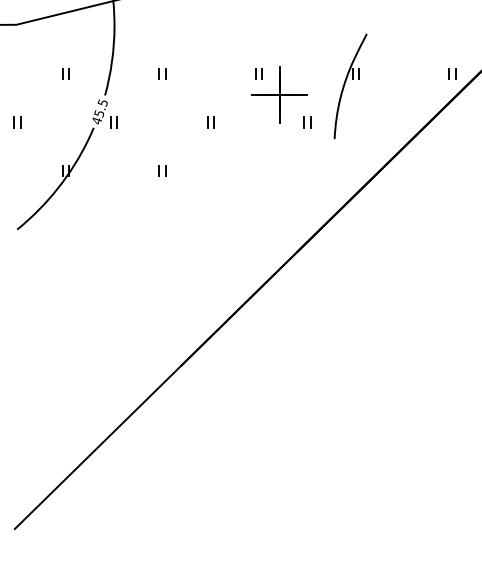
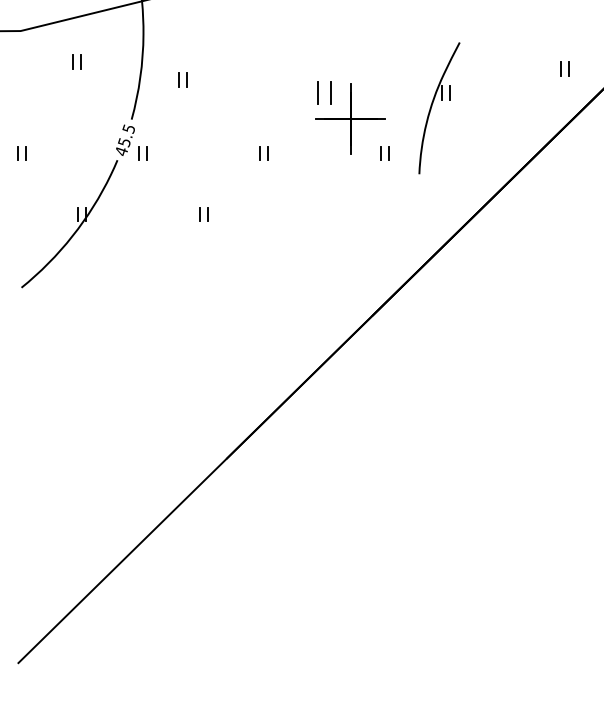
part: (65, 73) -> (76, 61), moved
part: (162, 73) -> (182, 79), moved
part: (258, 73) -> (324, 92), size x1.6
part: (452, 73) -> (564, 68), moved

